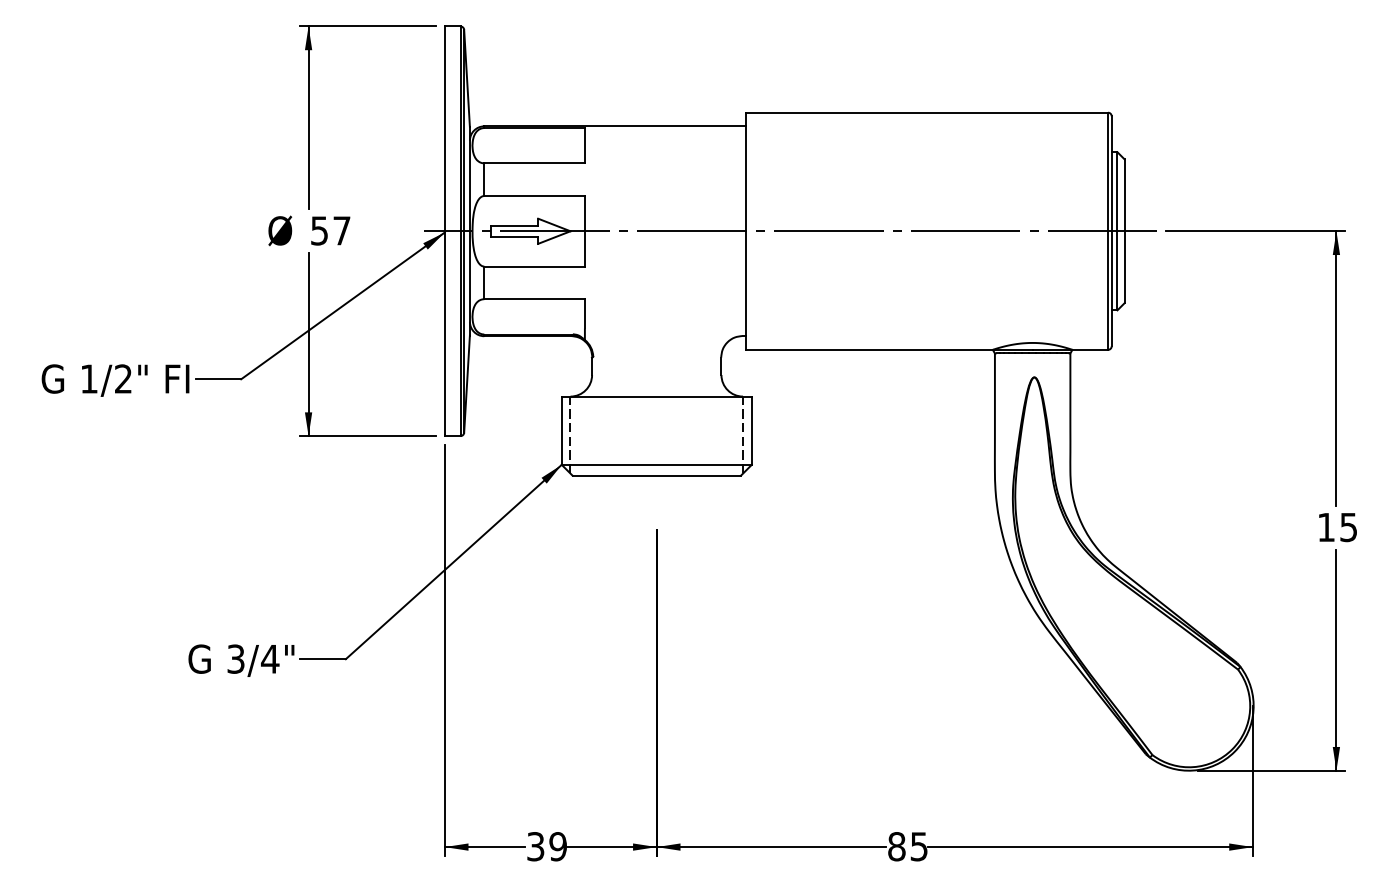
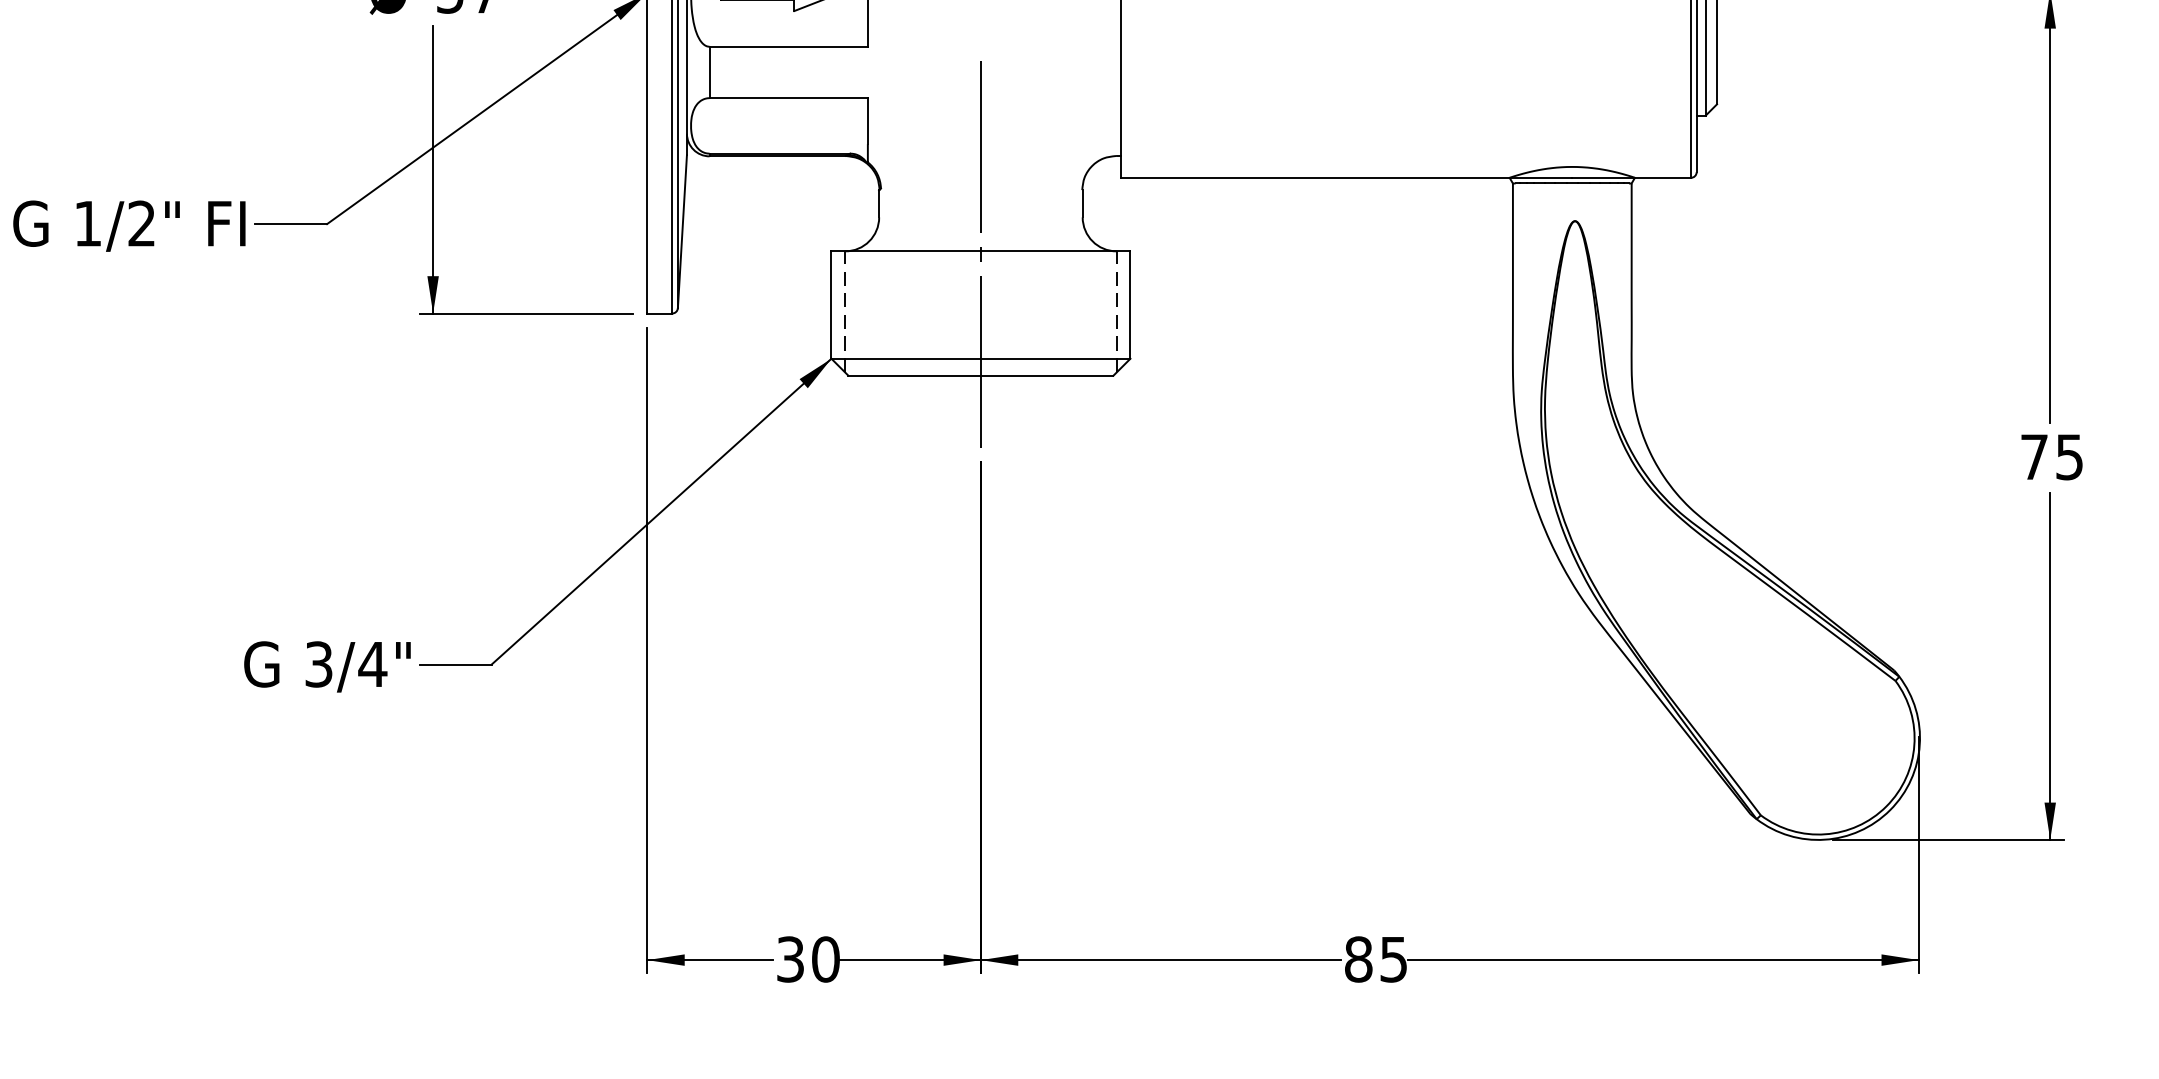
line: (656, 398) -> (980, 254), added
text: (1326, 527) -> (2034, 457), 15 -> 75
text: (558, 846) -> (826, 959), 39 -> 30

